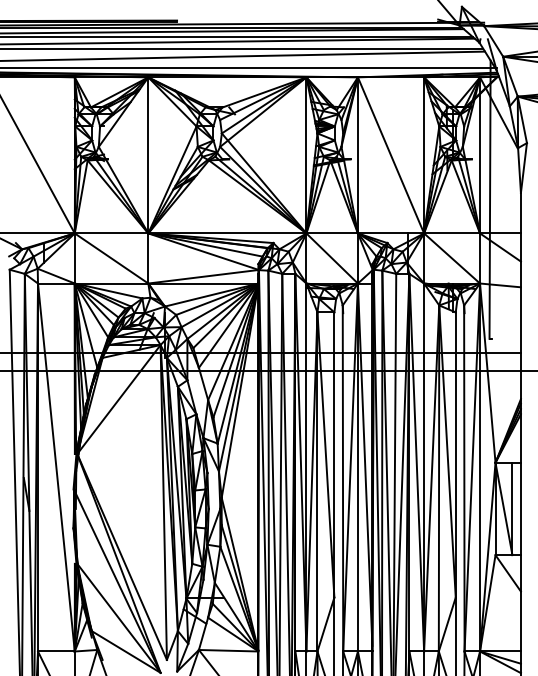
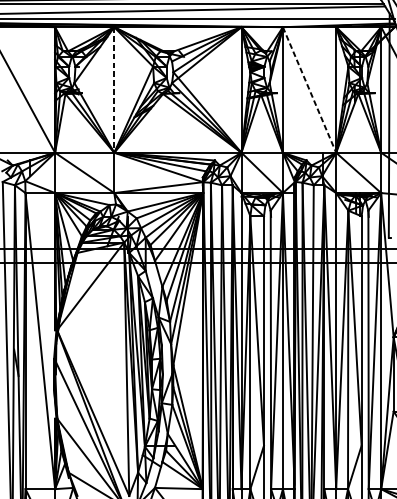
line: (148, 155) -> (114, 90), solid -> dashed
line: (391, 155) -> (309, 90), solid -> dashed

